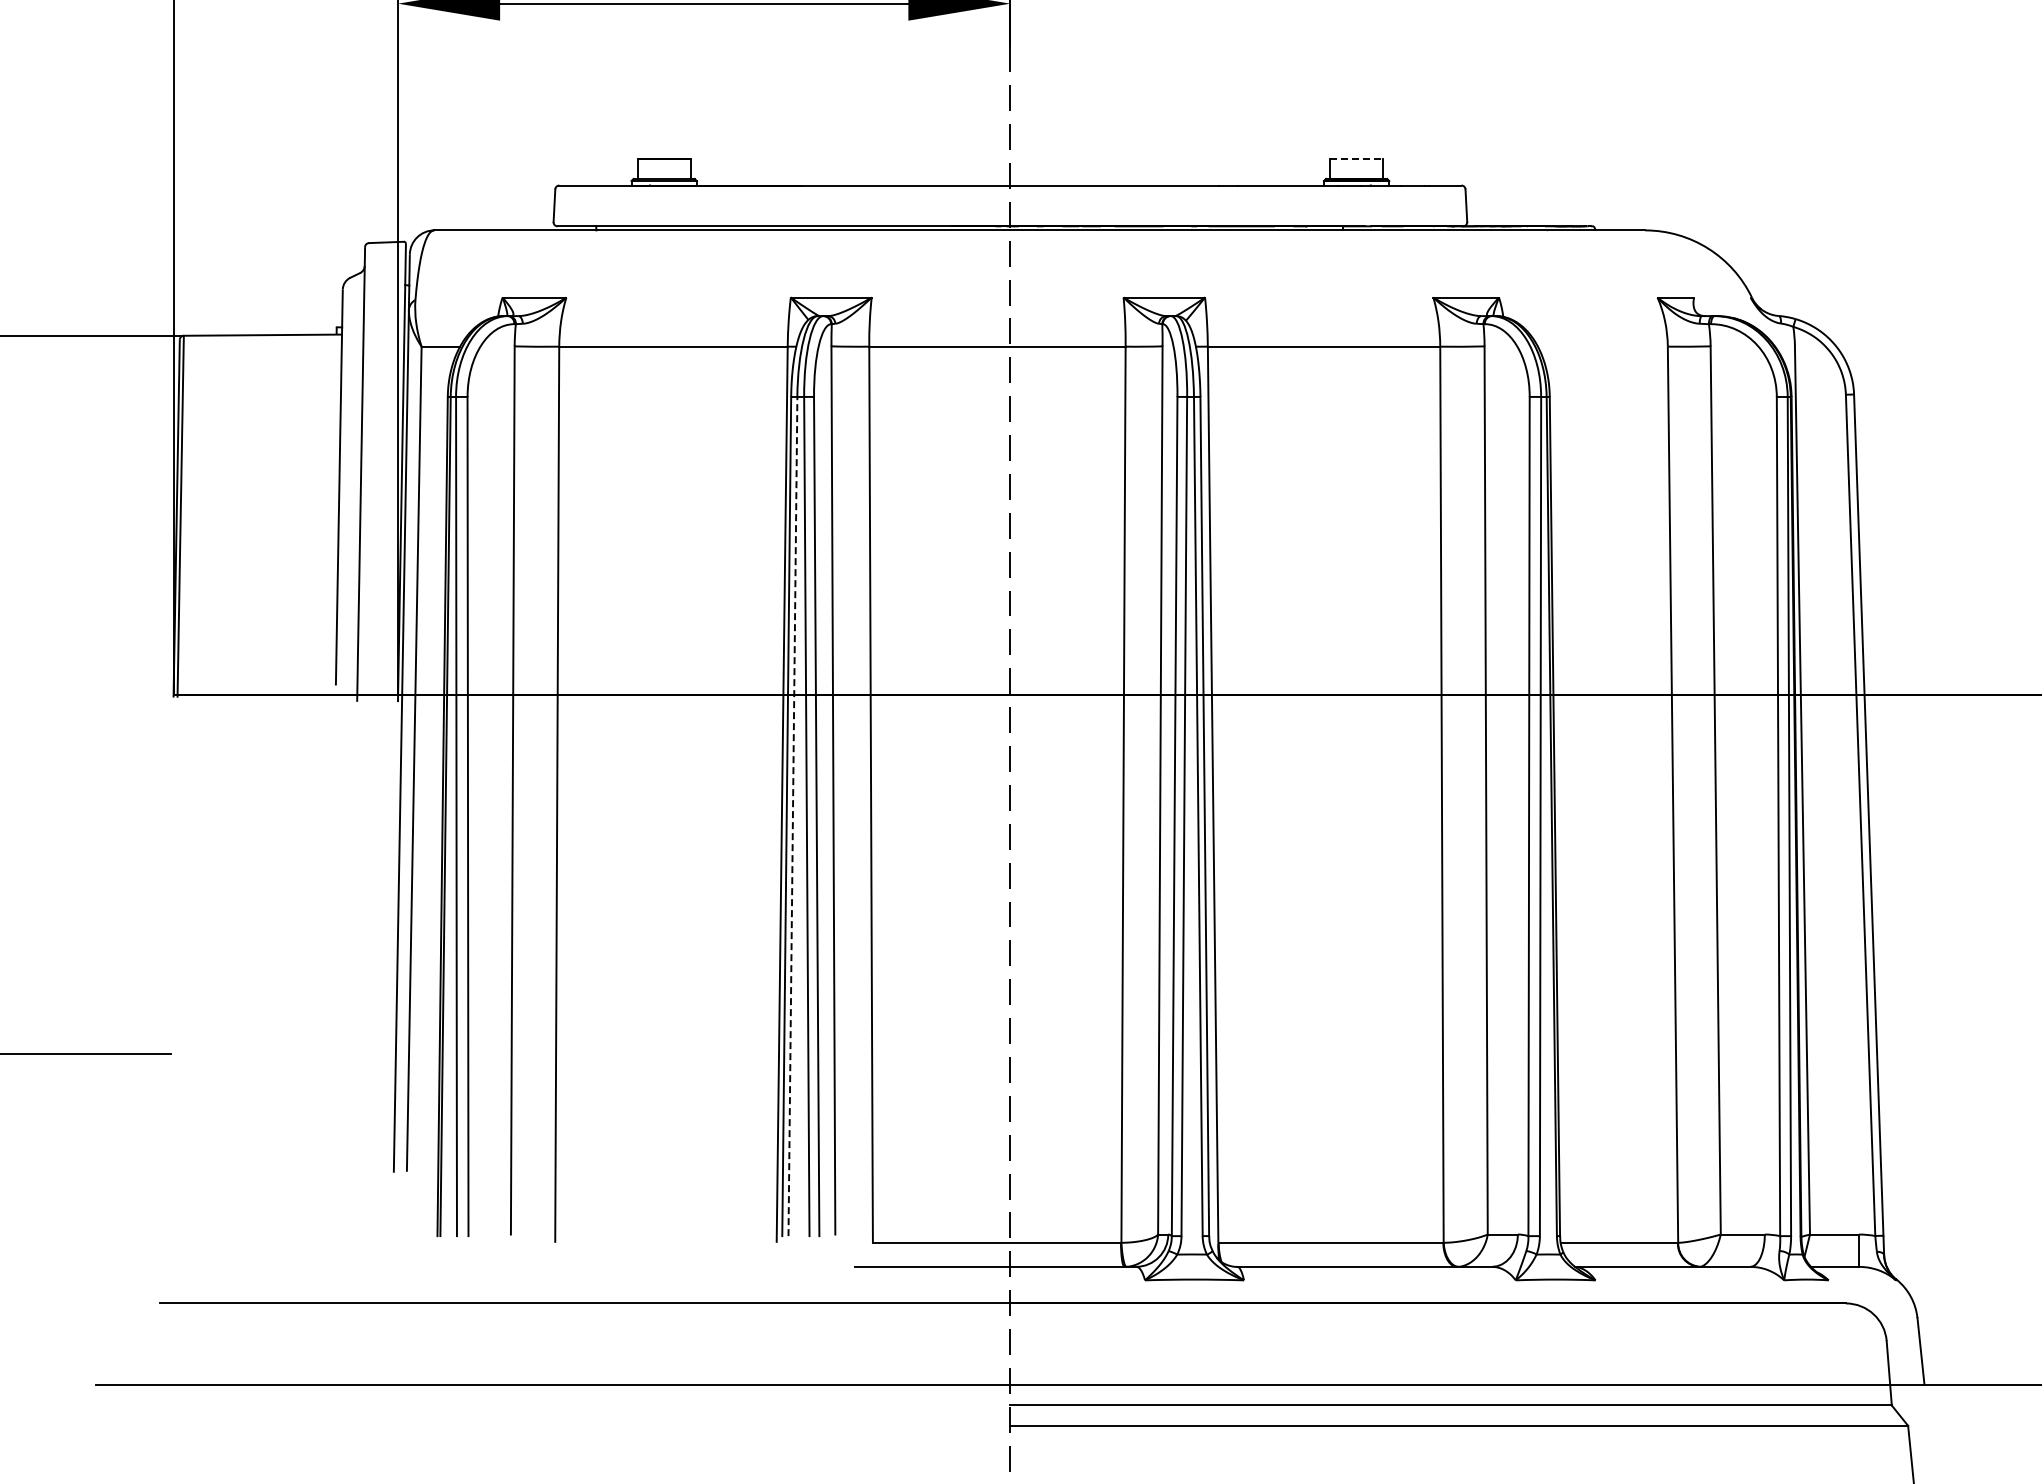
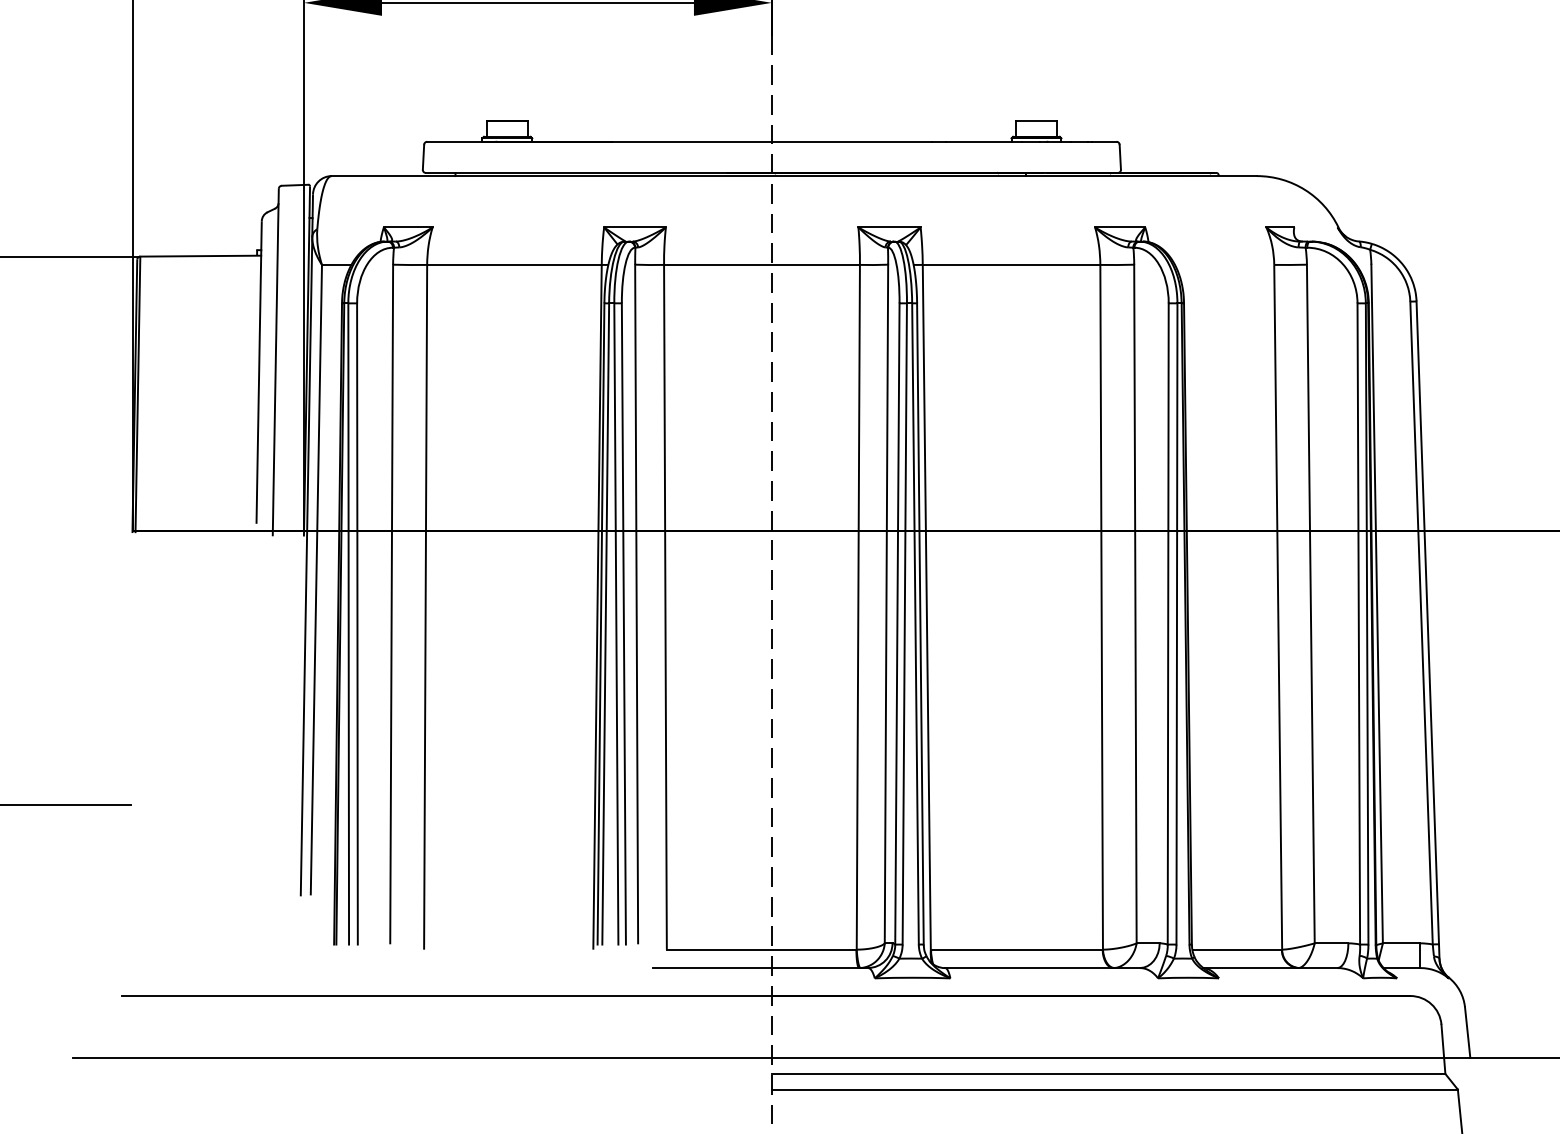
line: (1356, 158) -> (1036, 121), dashed -> solid
line: (792, 816) -> (605, 623), dashed -> solid

